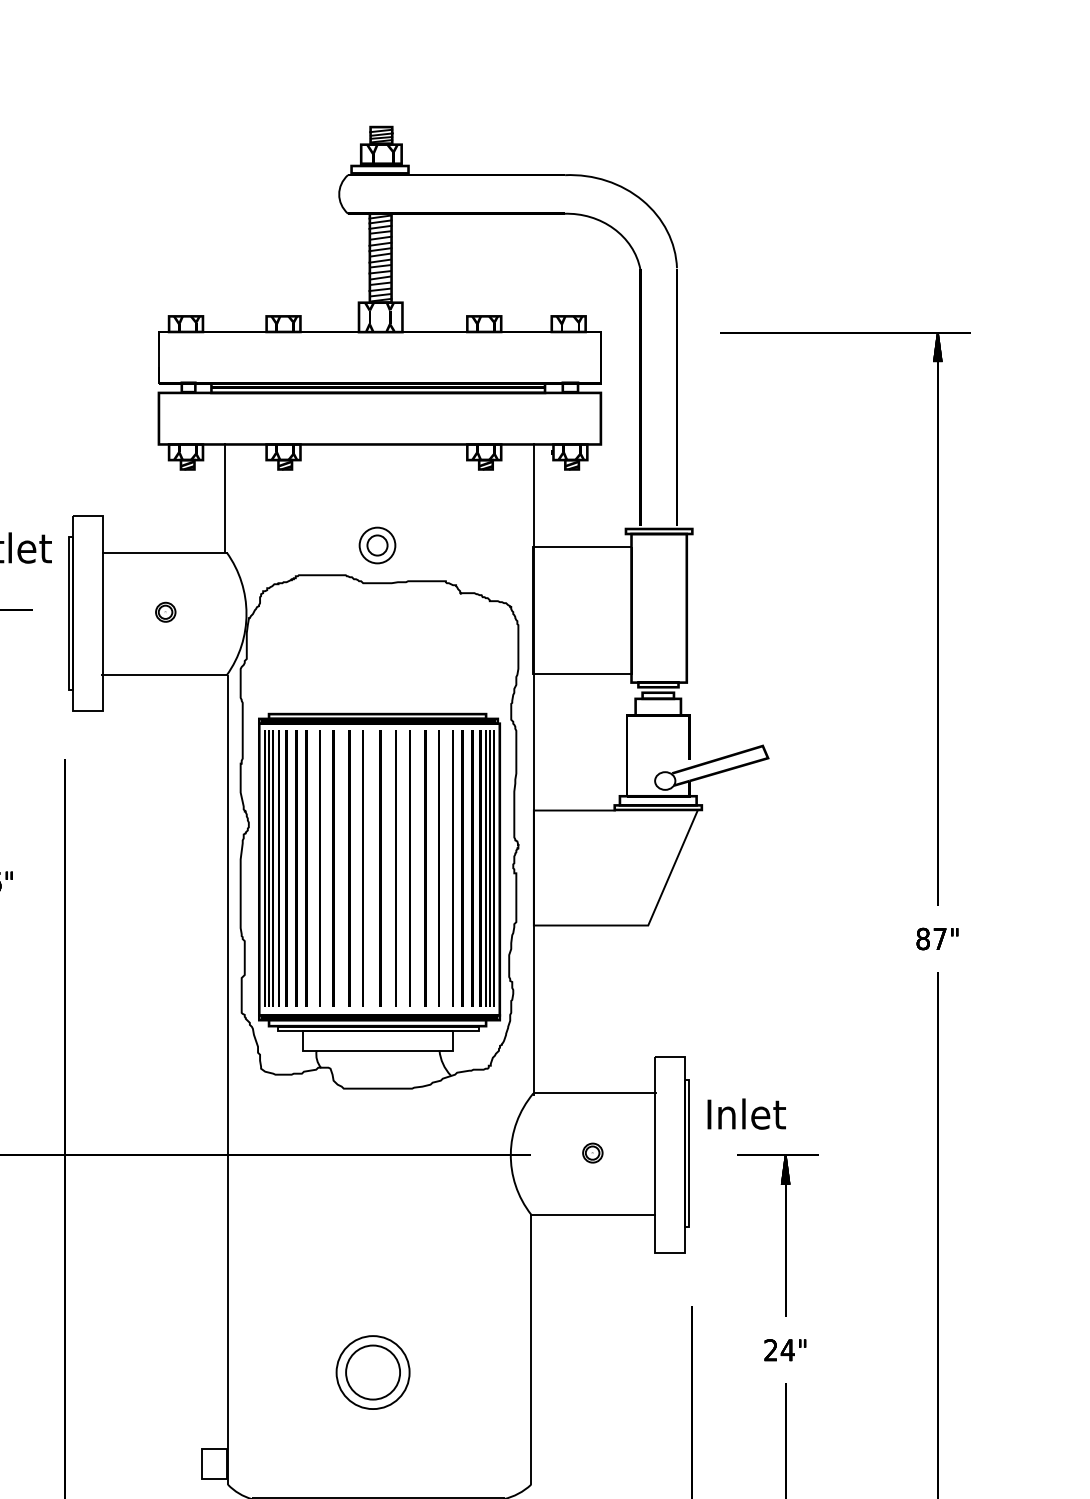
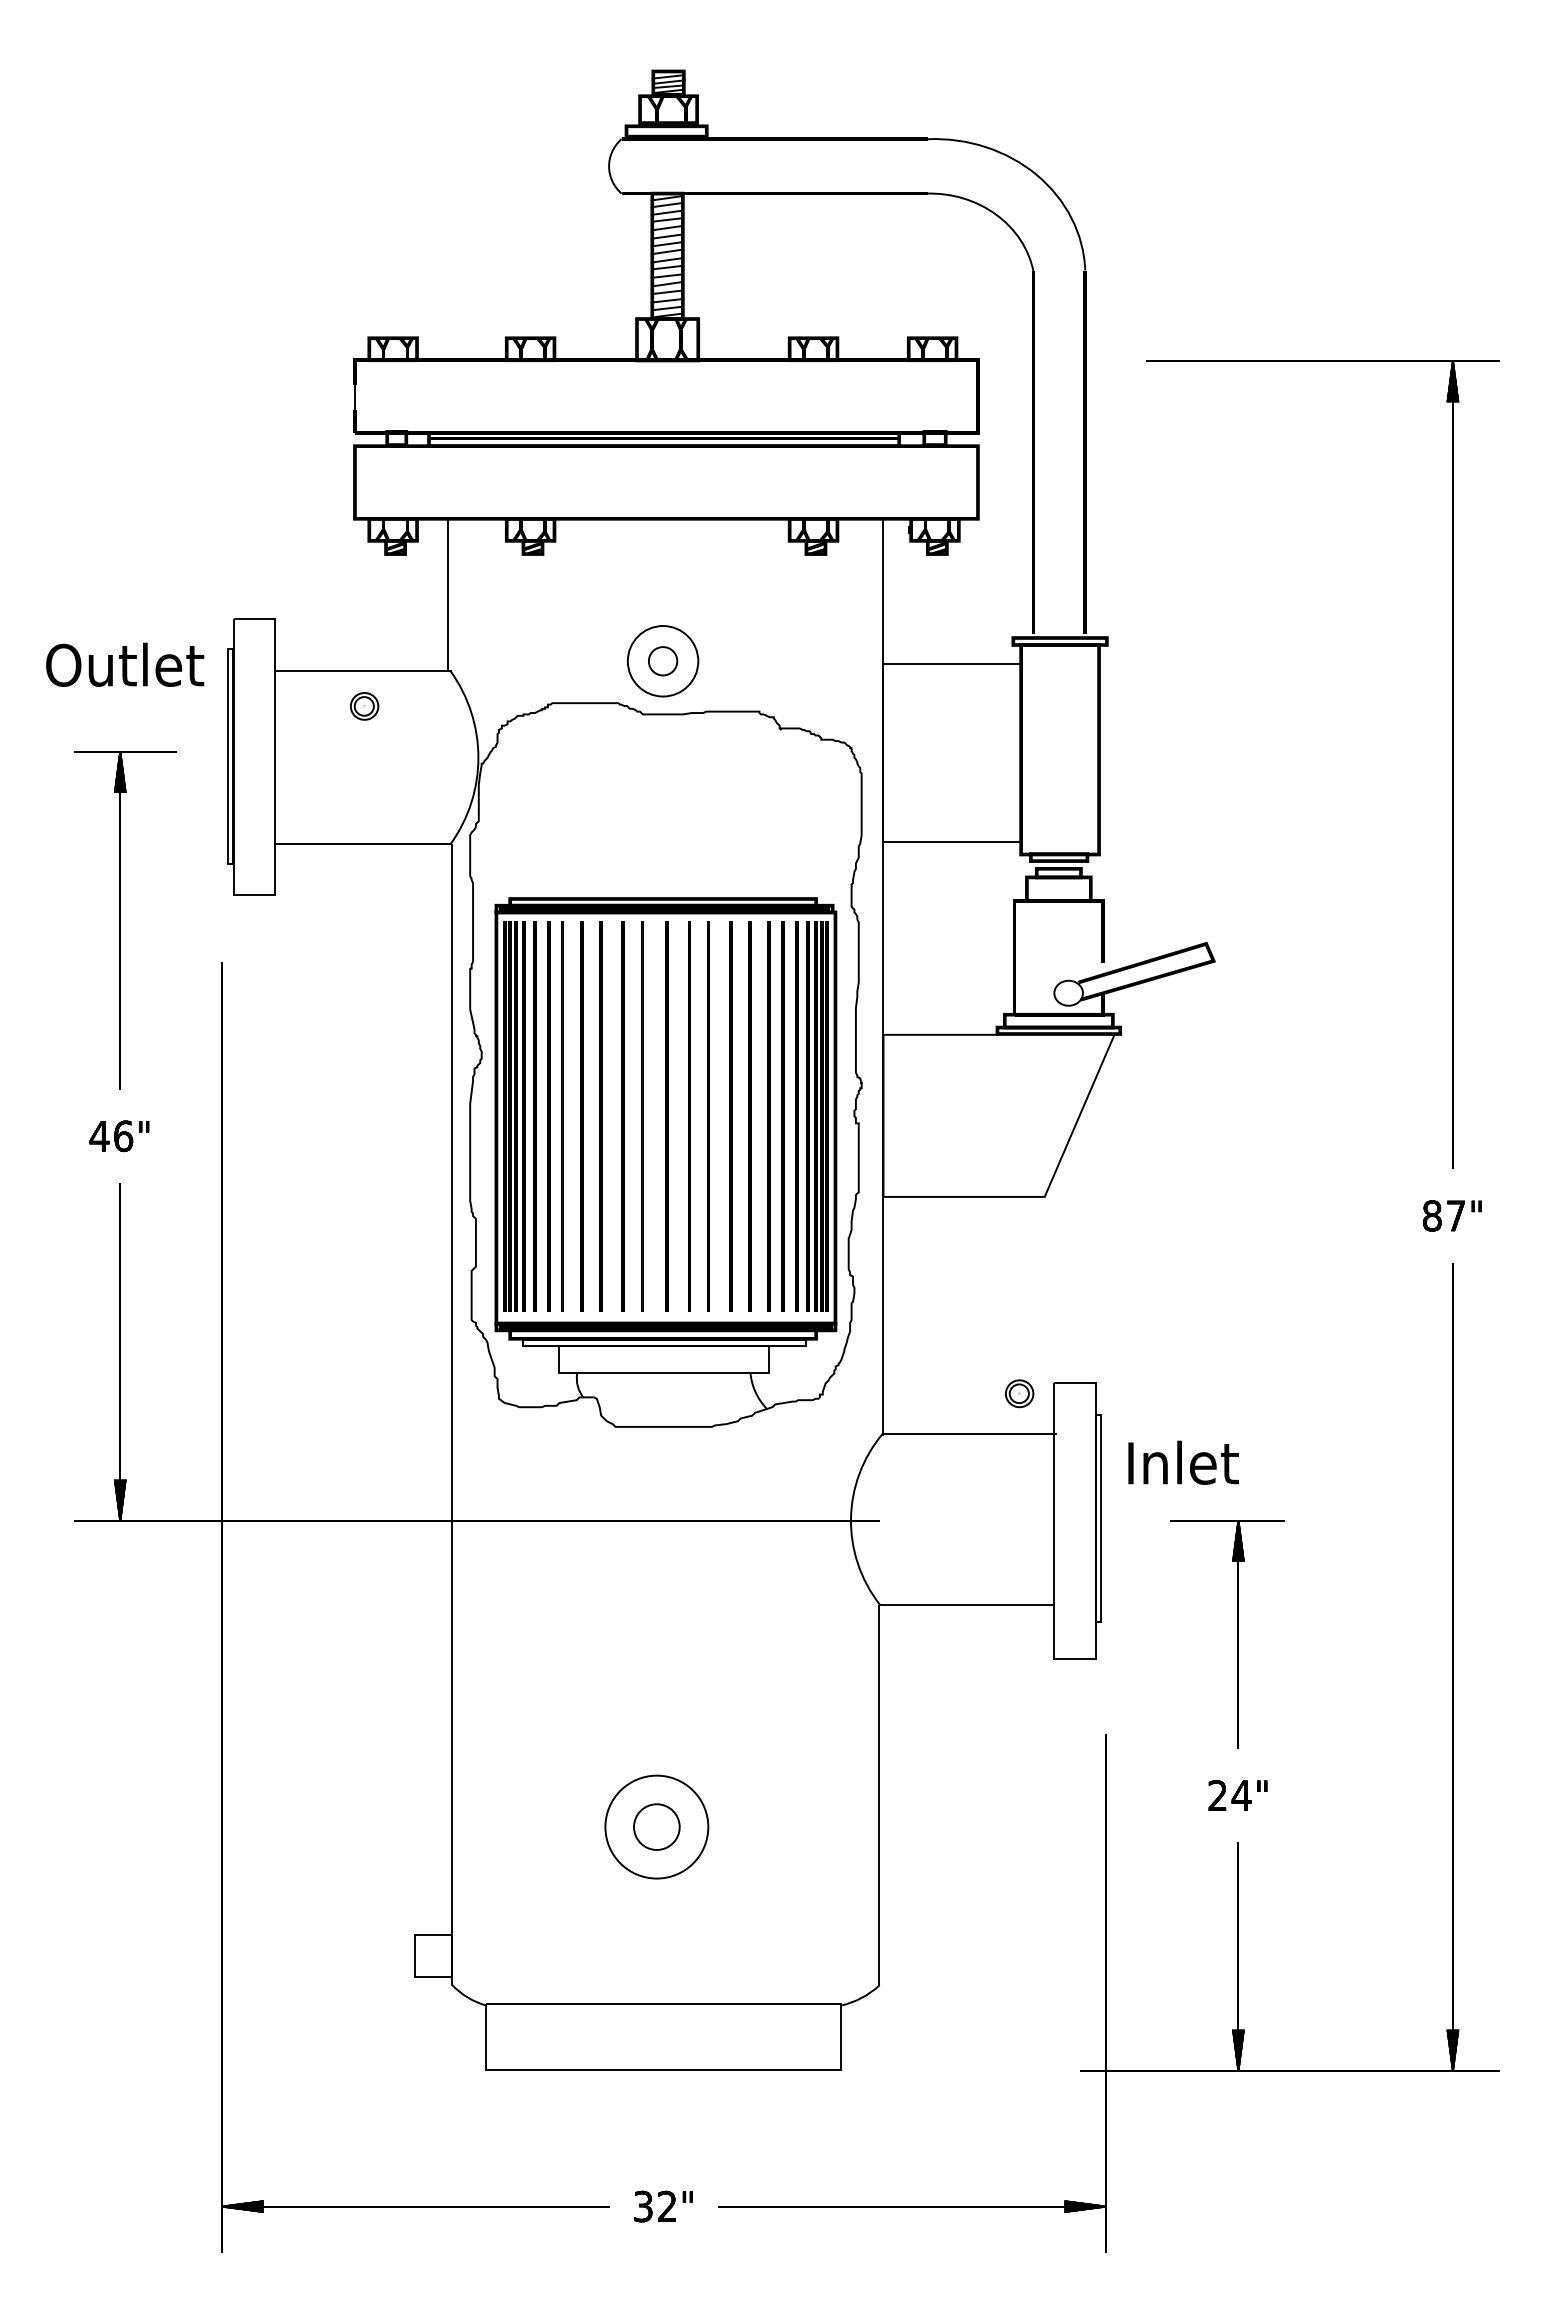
circle: (377, 545) -> (662, 661), size x1.4
part: (165, 612) -> (364, 706), moved
part: (592, 1152) -> (1019, 1393), moved
circle: (372, 1372) -> (656, 1827), size x0.6

